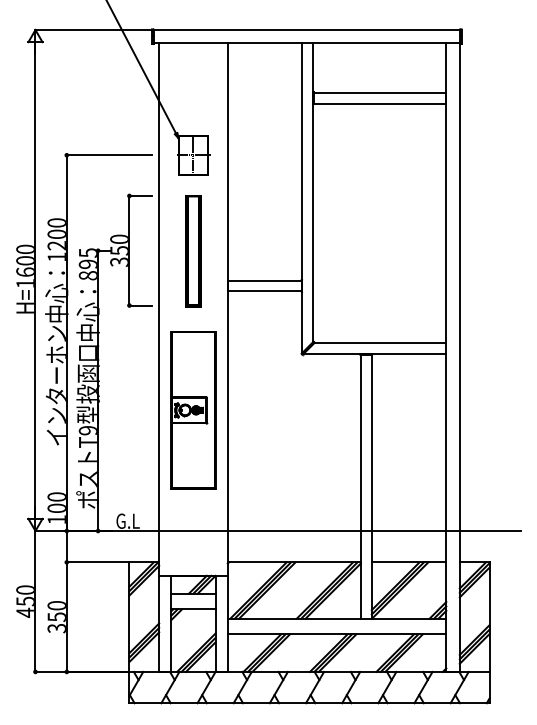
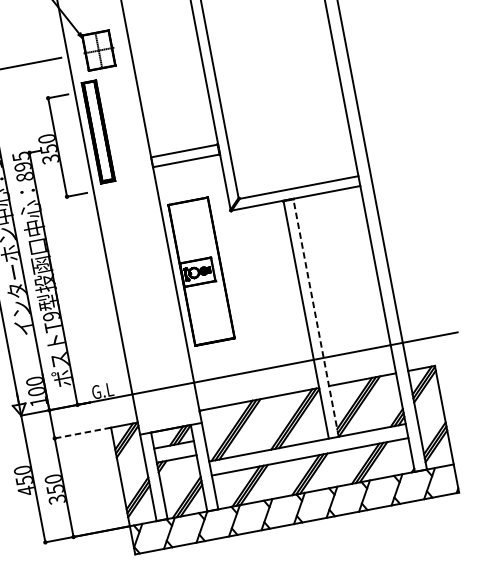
part: (193, 251) -> (98, 131), moved
part: (193, 410) -> (201, 271), moved
line: (371, 485) -> (315, 317), solid -> dashed
line: (97, 562) -> (82, 433), solid -> dashed

